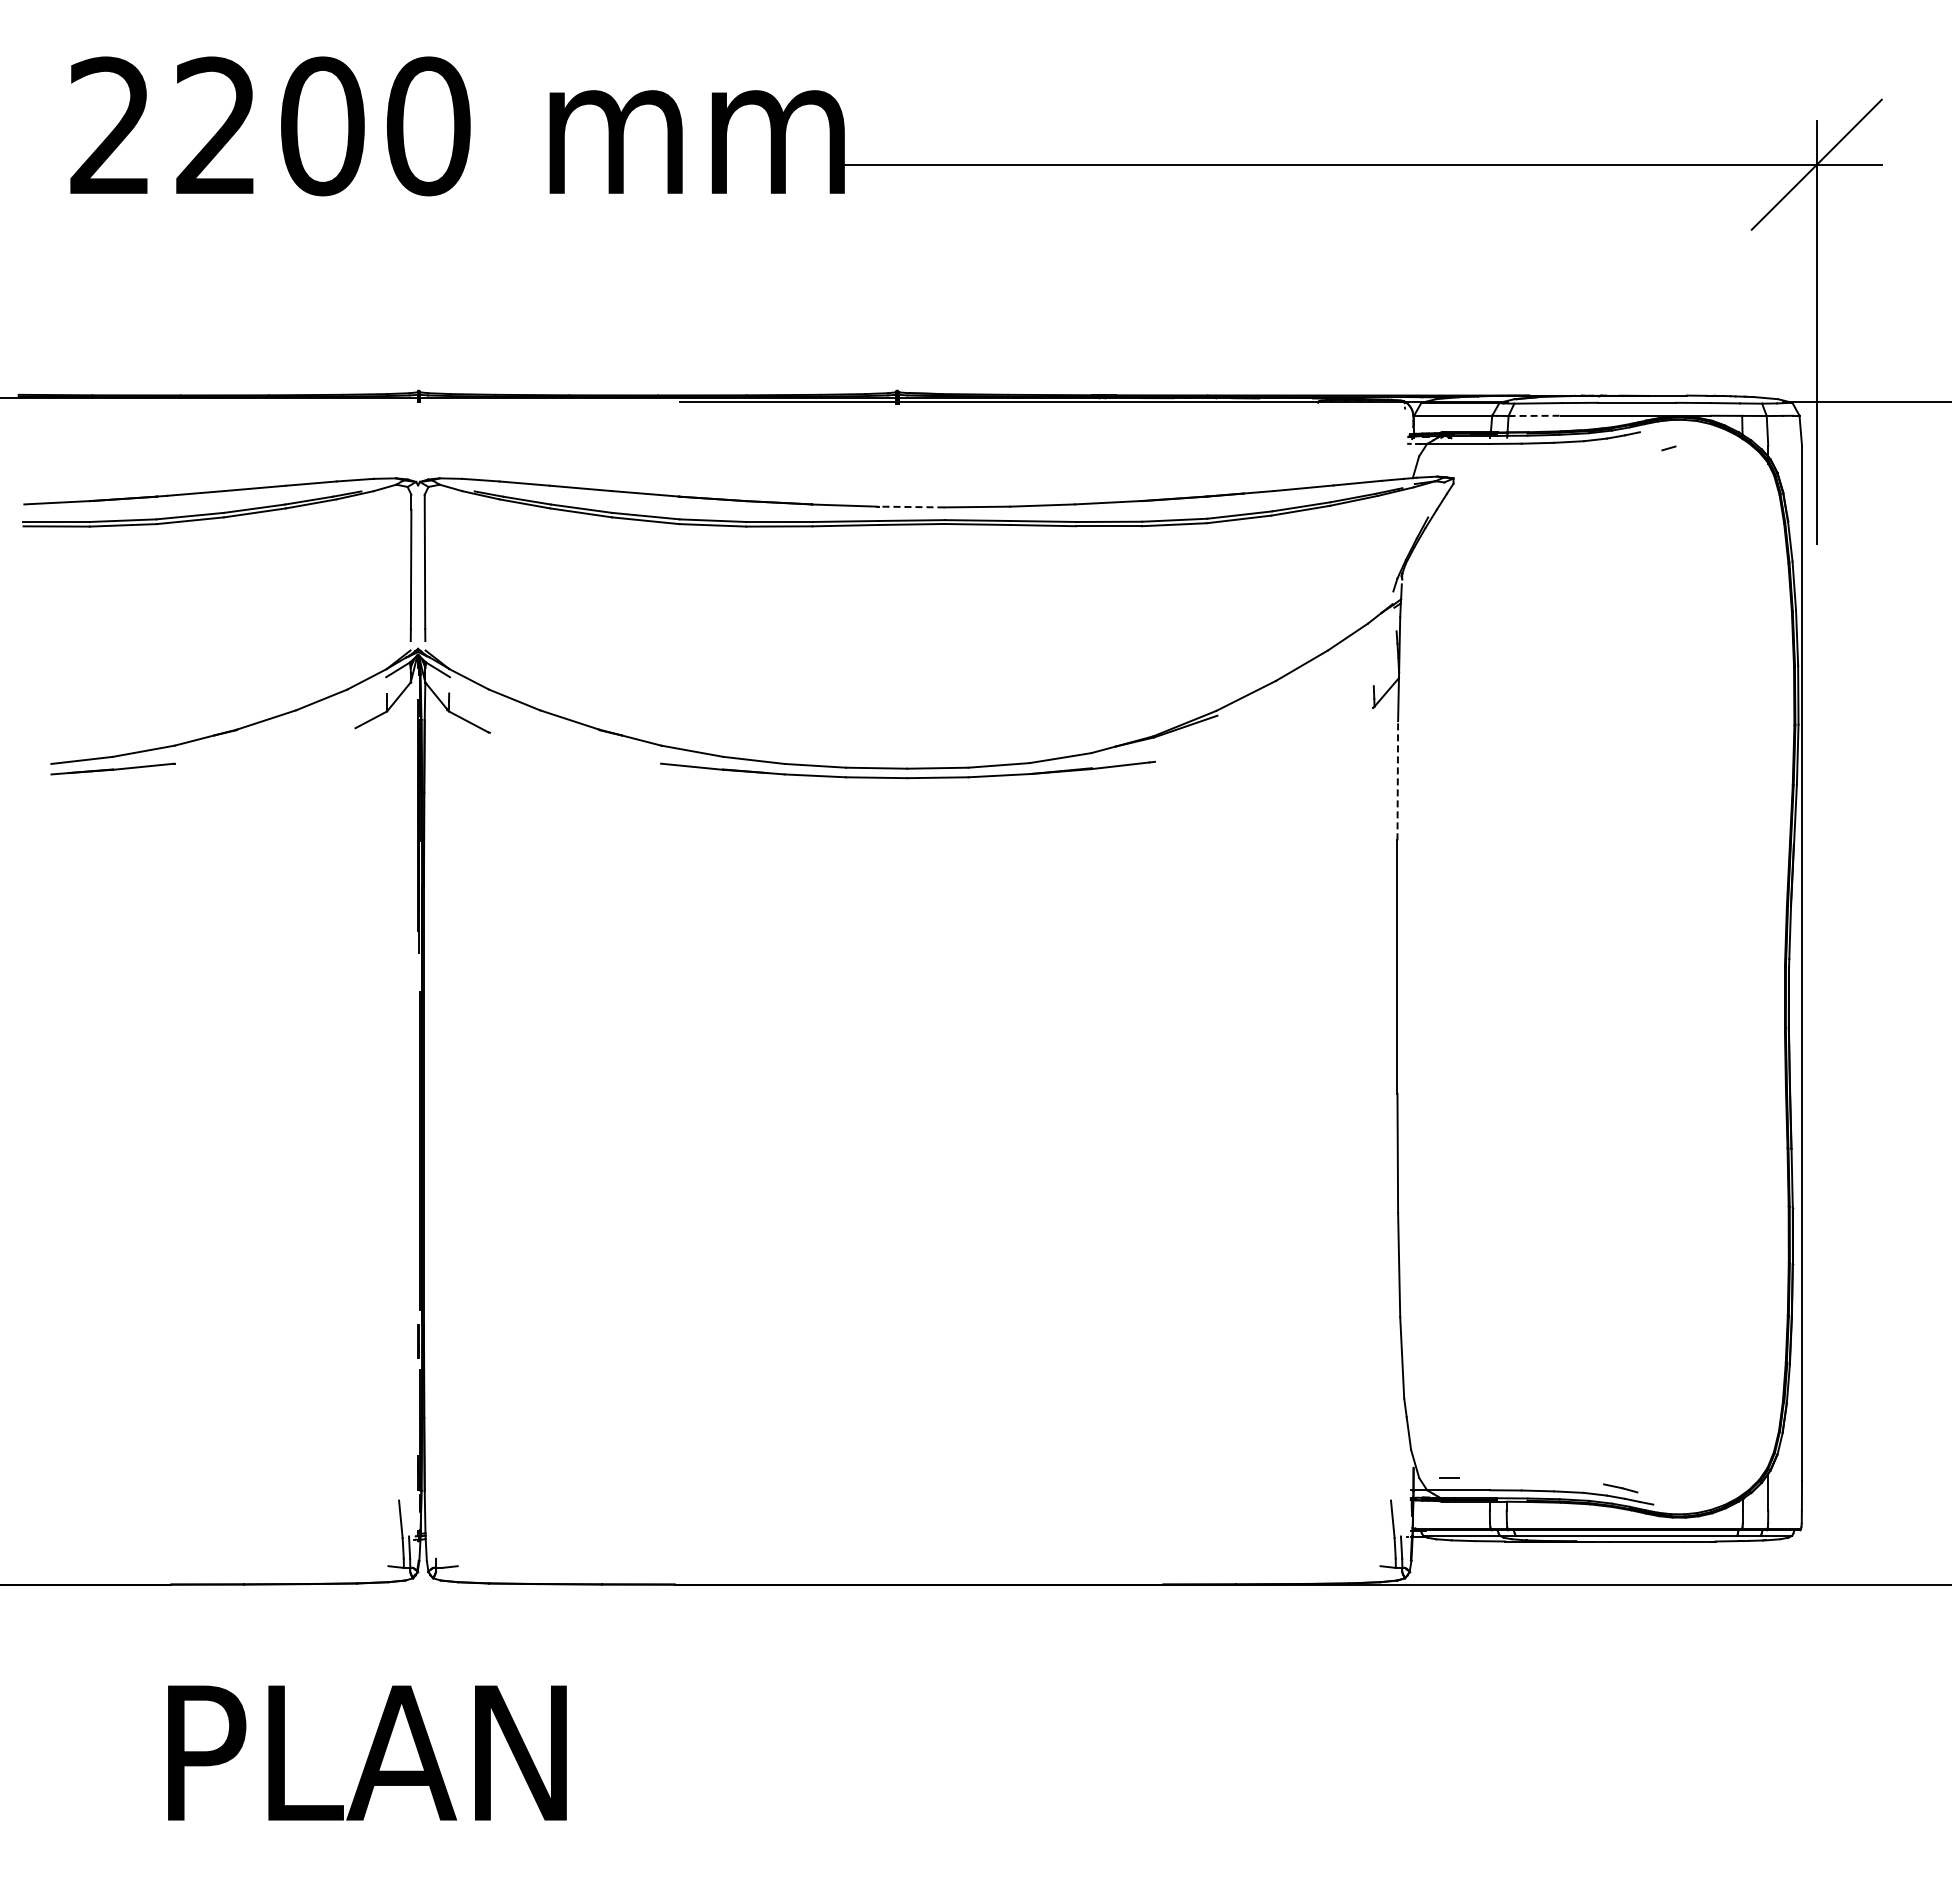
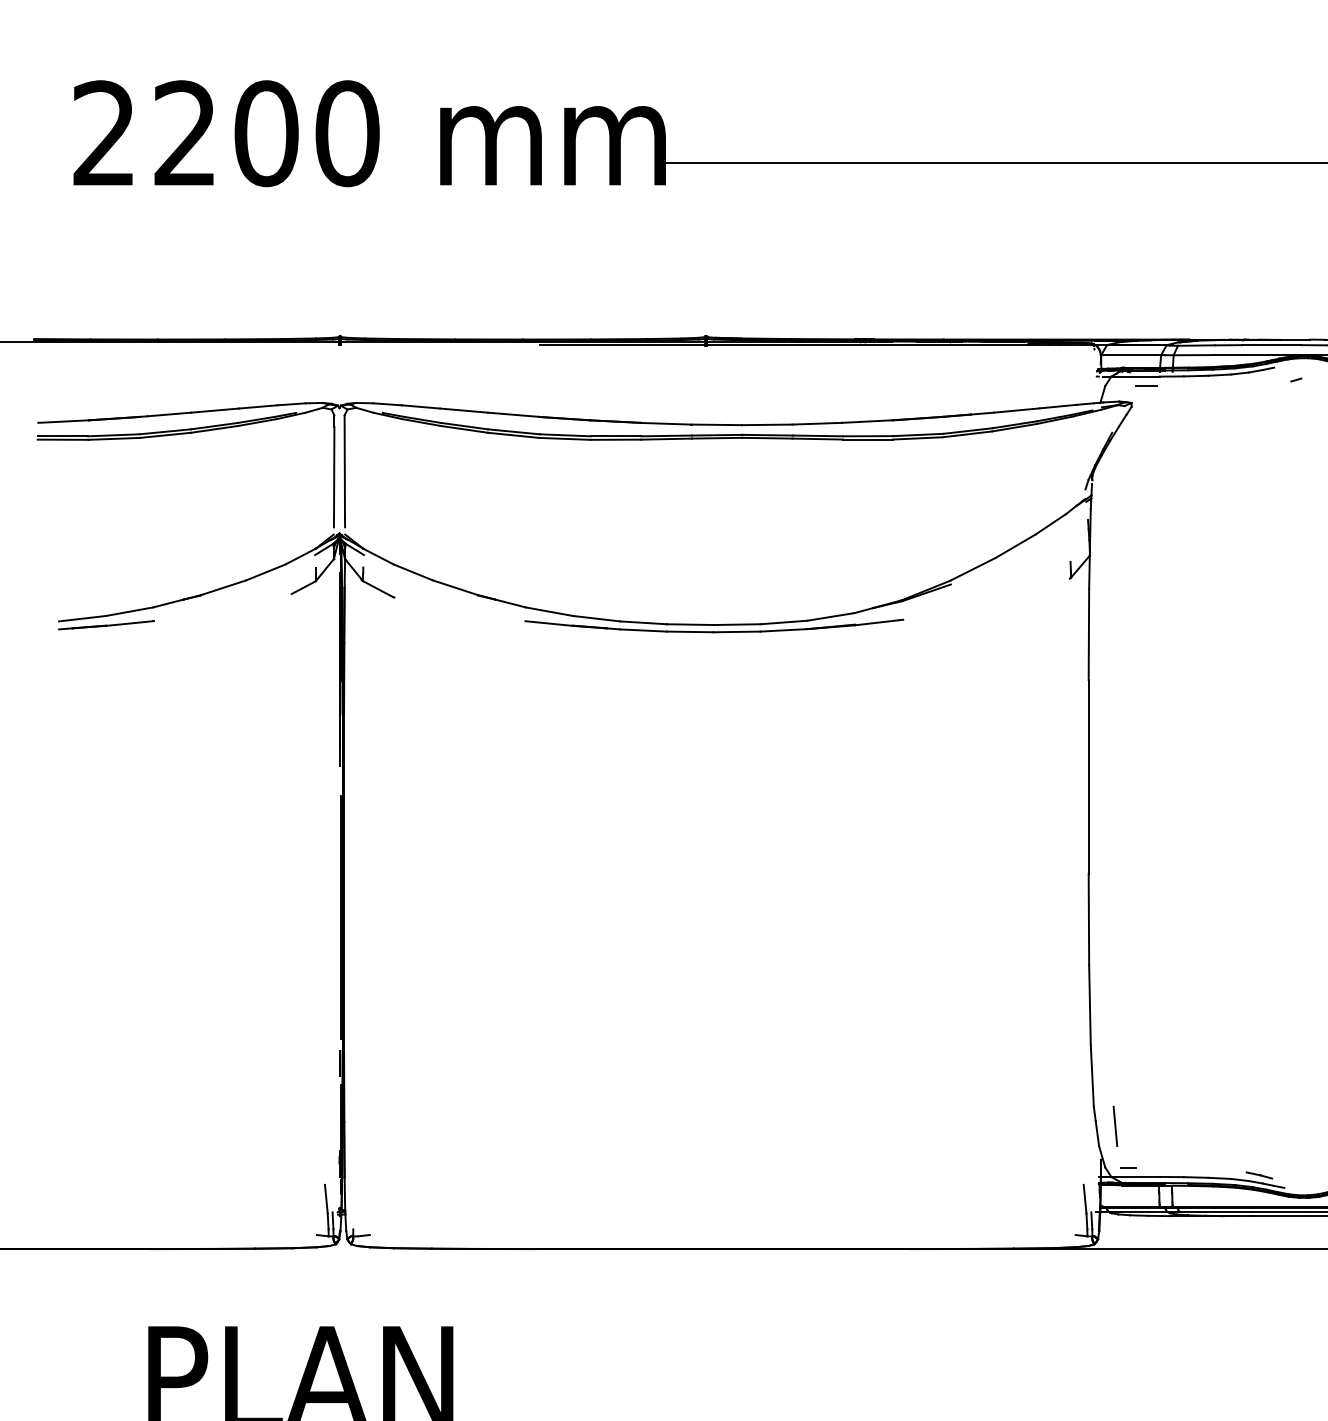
line: (1535, 415) -> (1194, 354), dashed -> solid
line: (1472, 455) -> (1146, 385), added
line: (911, 507) -> (716, 425), dashed -> solid
line: (1397, 780) -> (1088, 634), dashed -> solid
line: (1432, 1423) -> (1115, 1125), added

